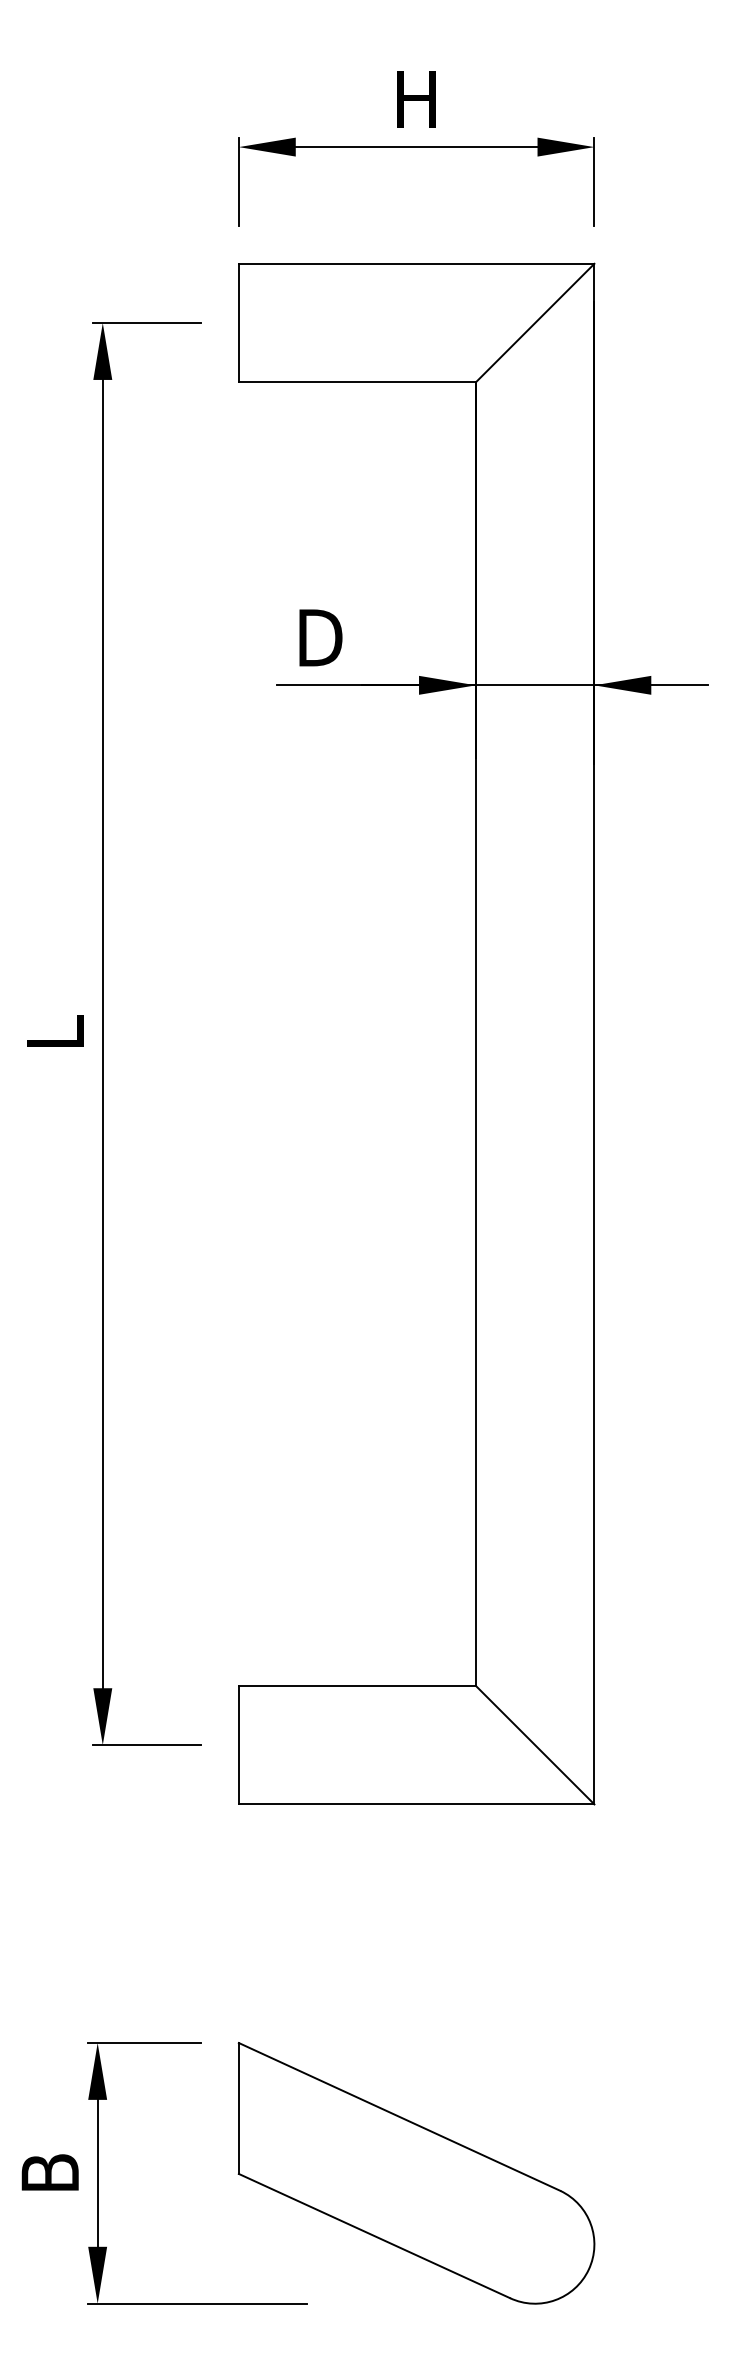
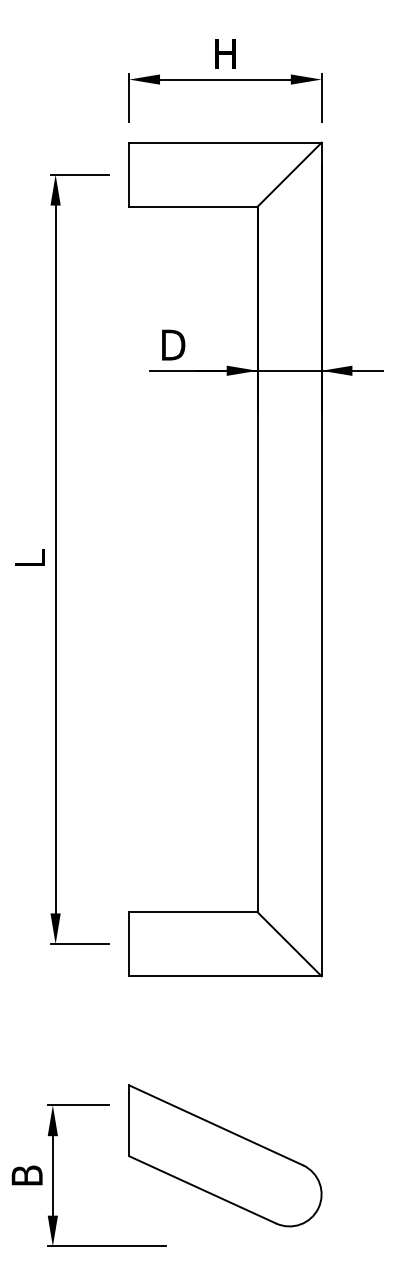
part: (416, 2172) -> (225, 1155), moved

